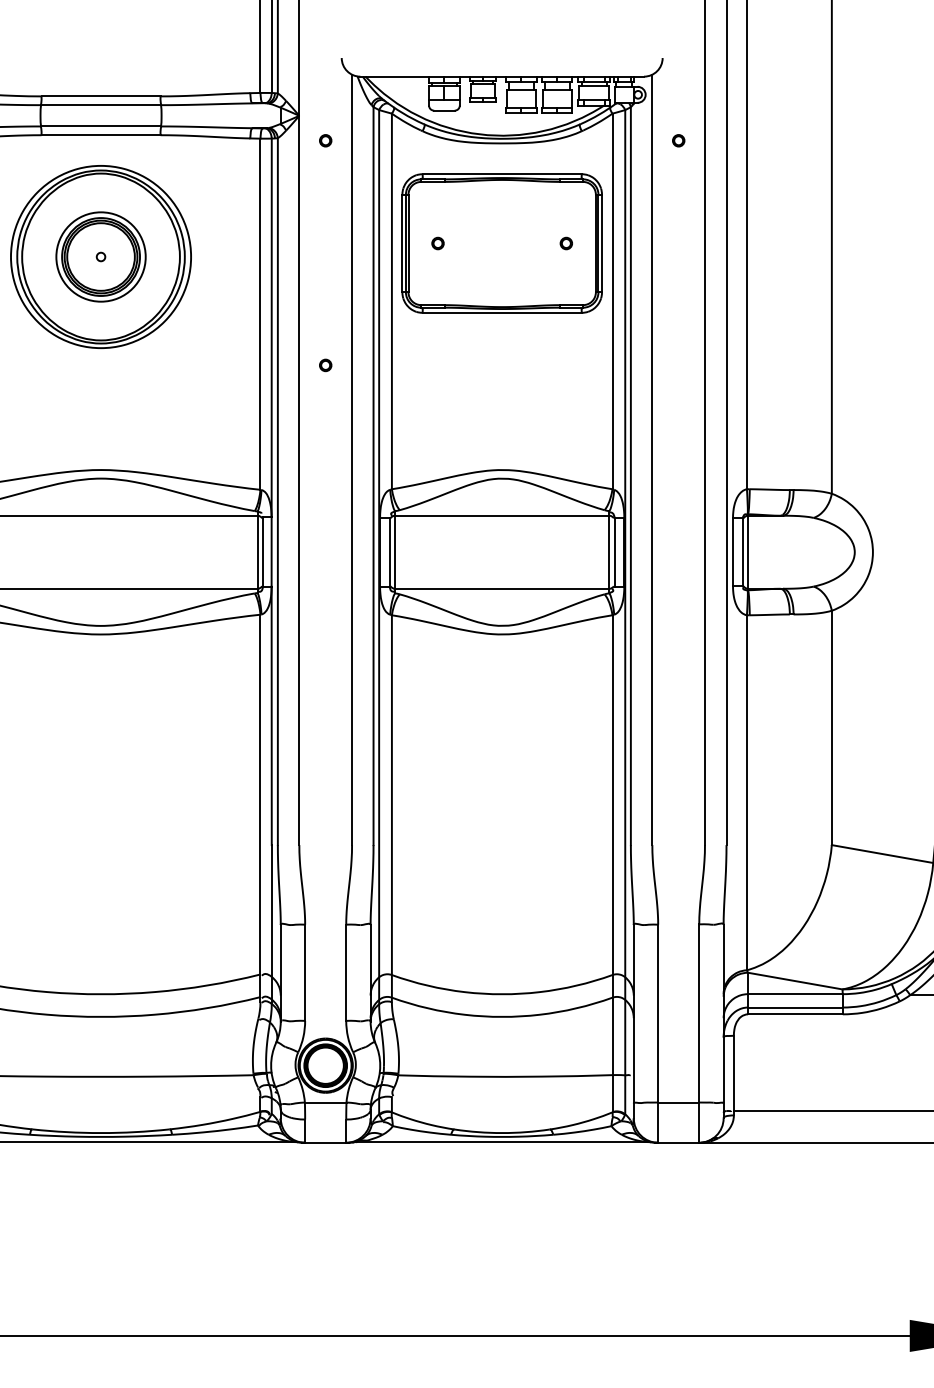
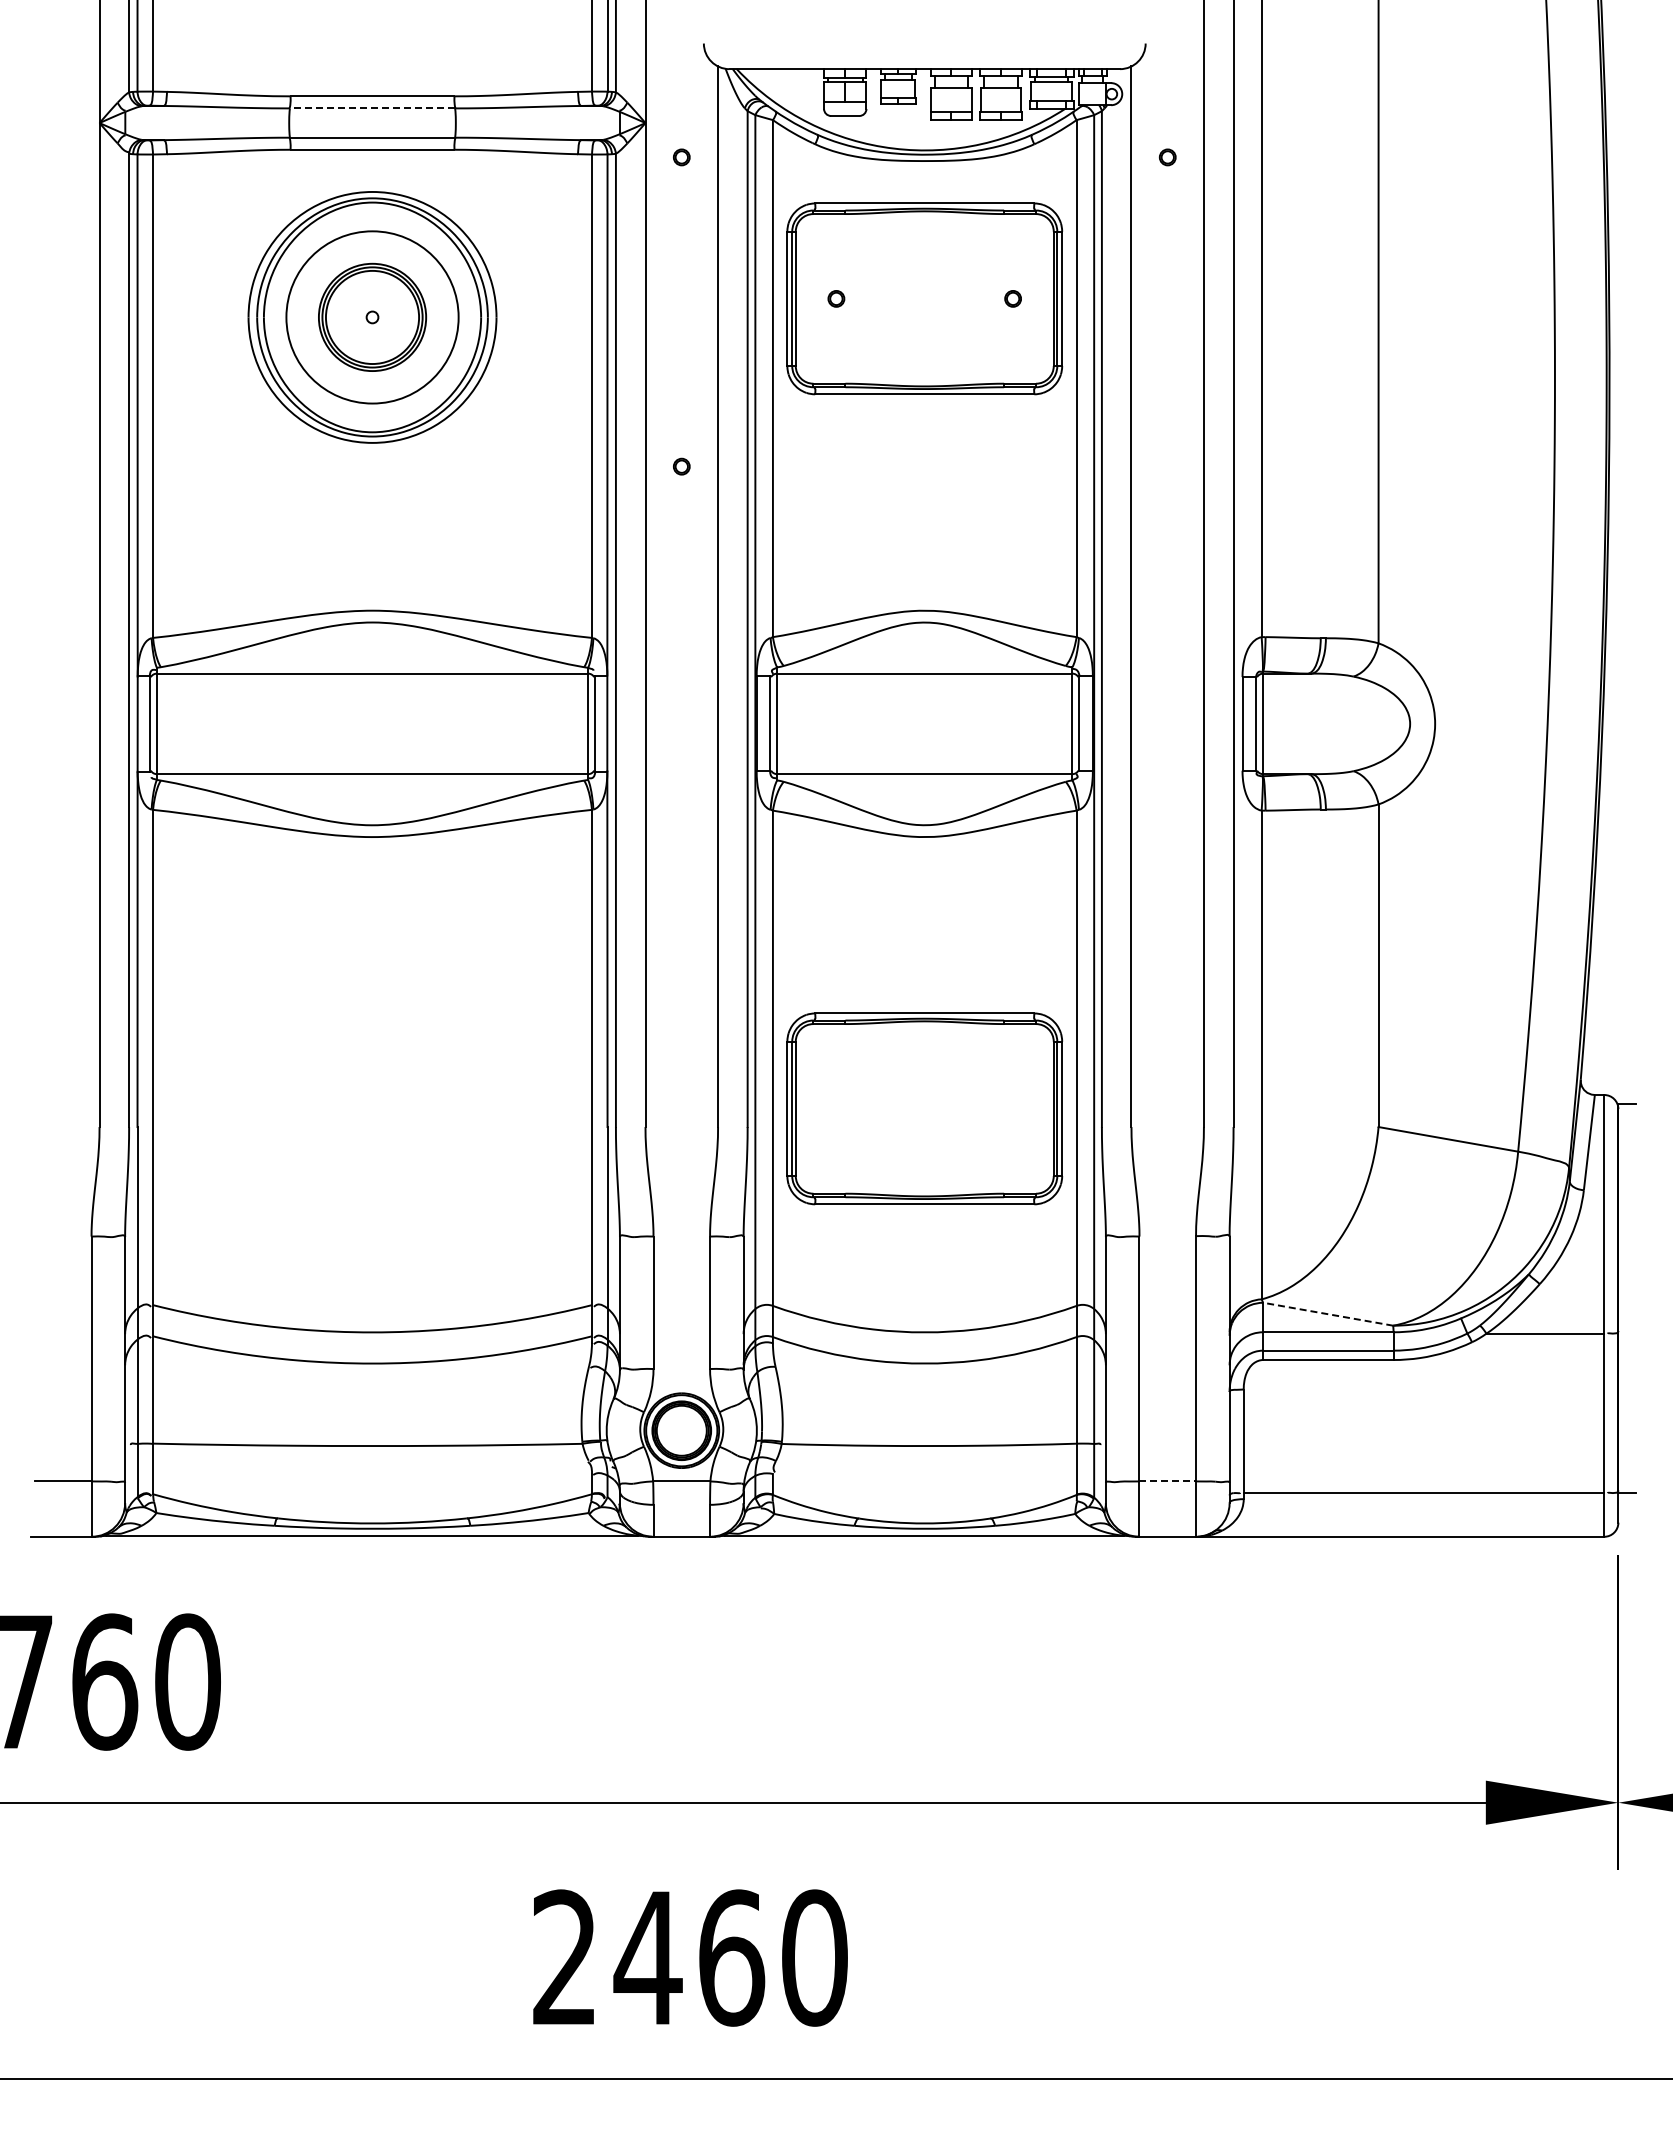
line: (101, 105) -> (372, 108), solid -> dashed
circle: (101, 256) -> (372, 316), size x1.4
part: (502, 831) -> (924, 1108), added
line: (794, 981) -> (1327, 1314), solid -> dashed
line: (679, 1102) -> (1168, 1481), solid -> dashed

